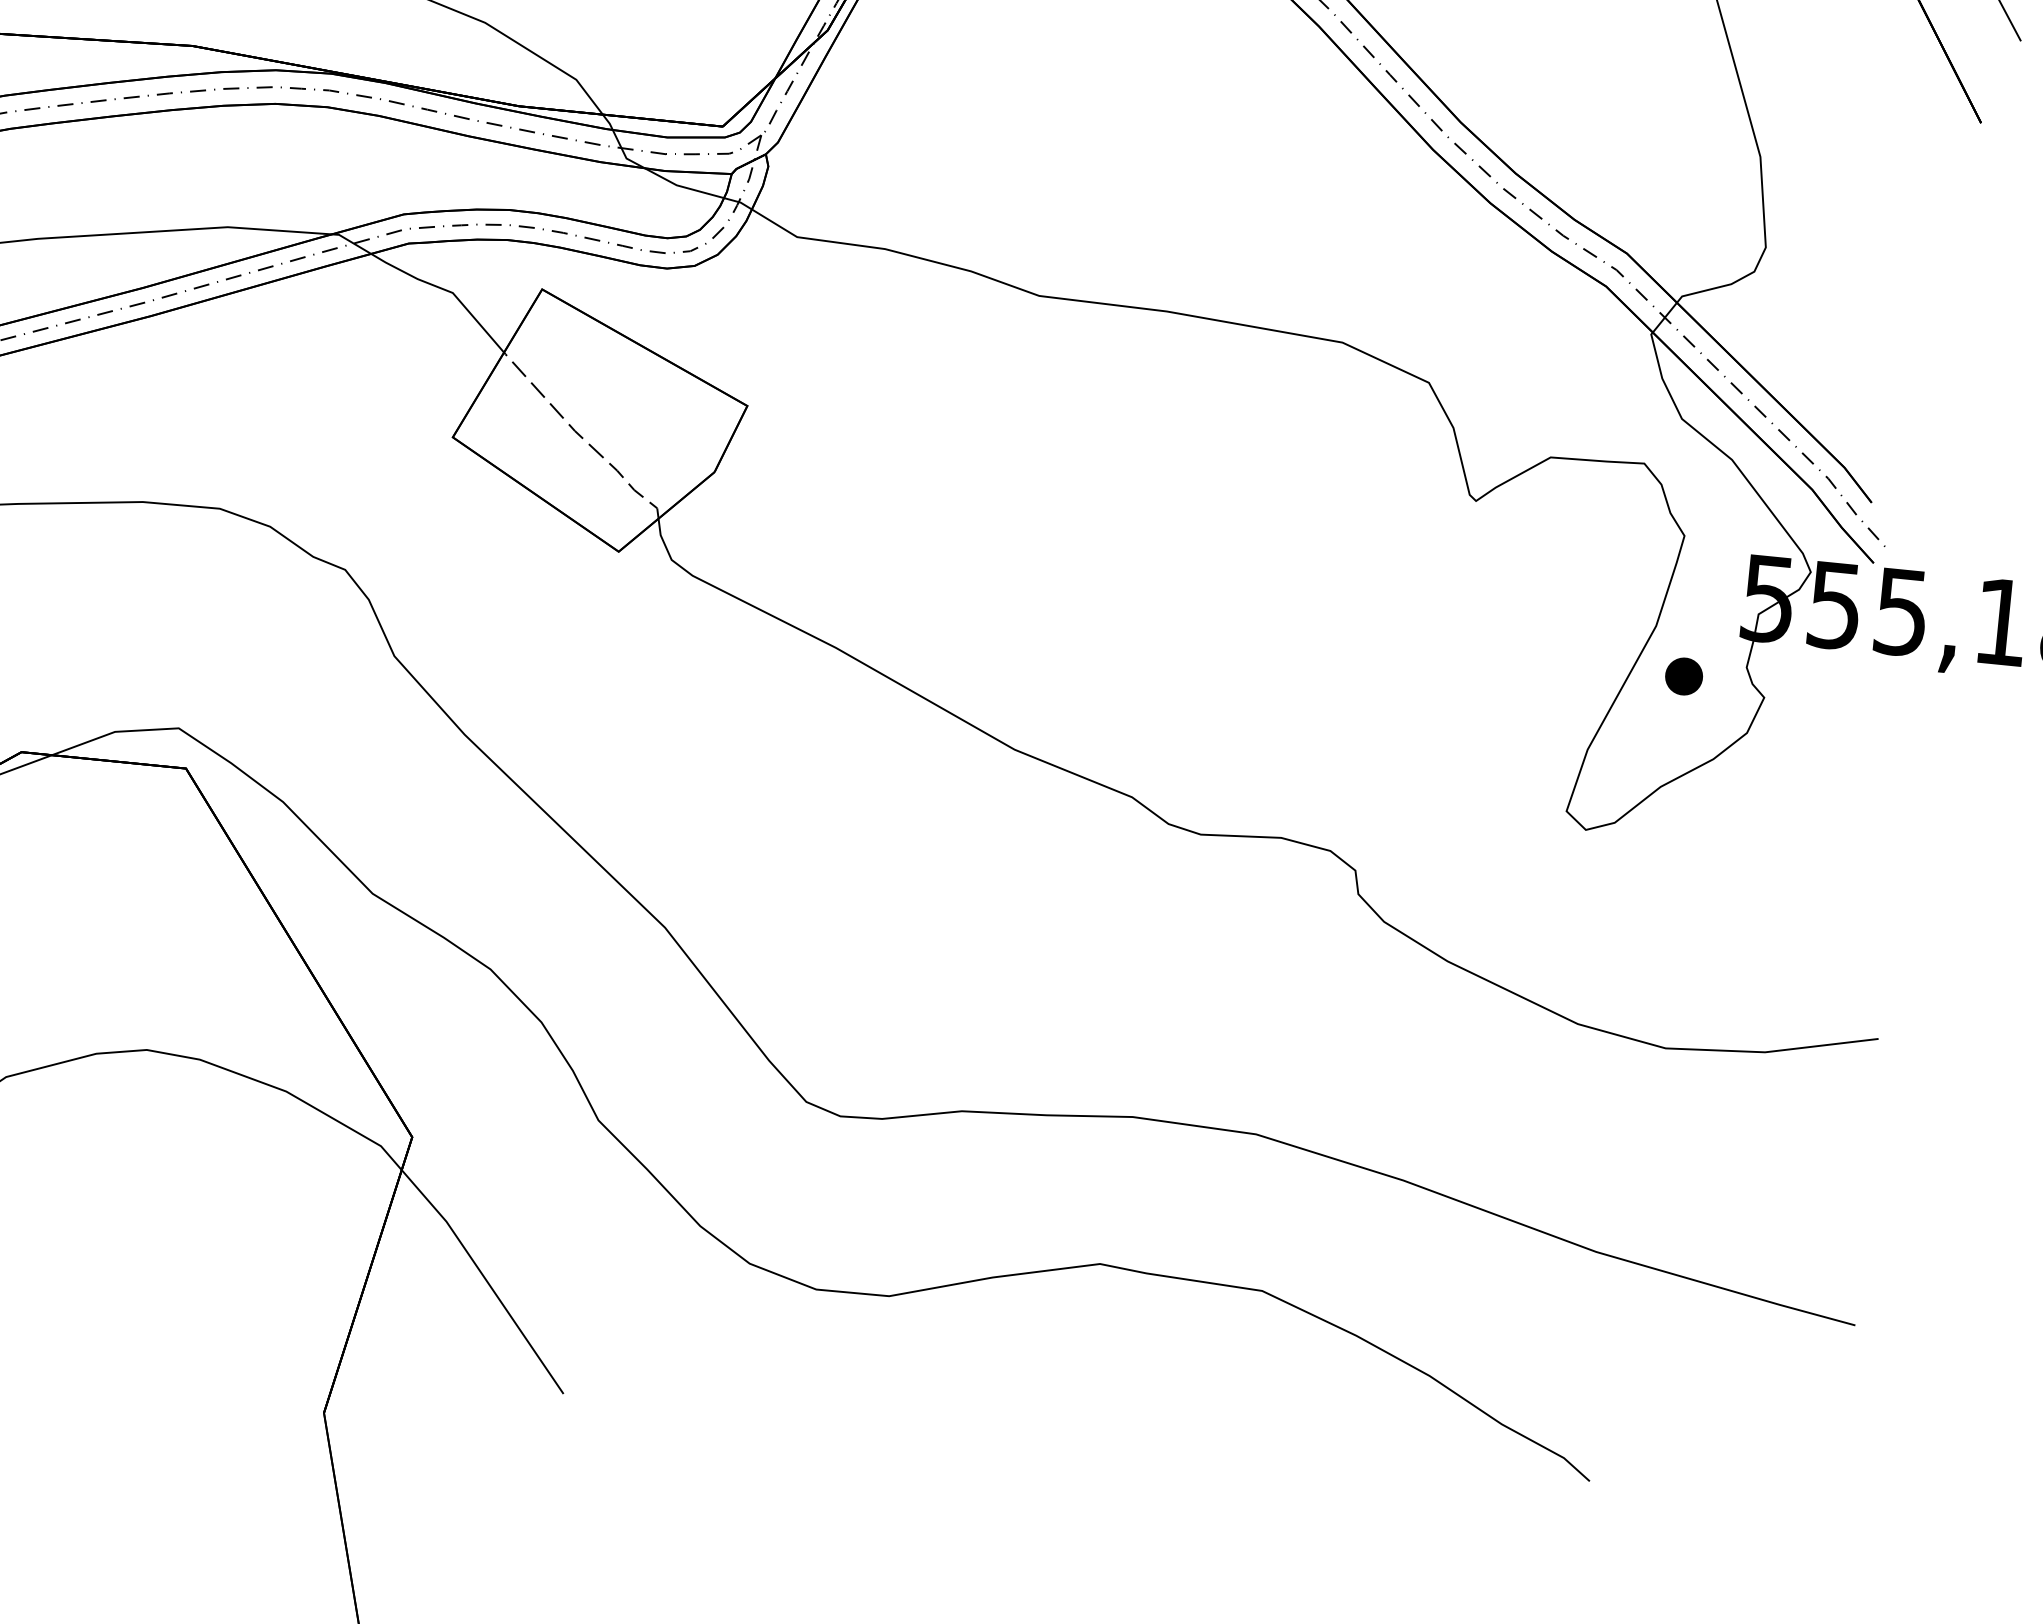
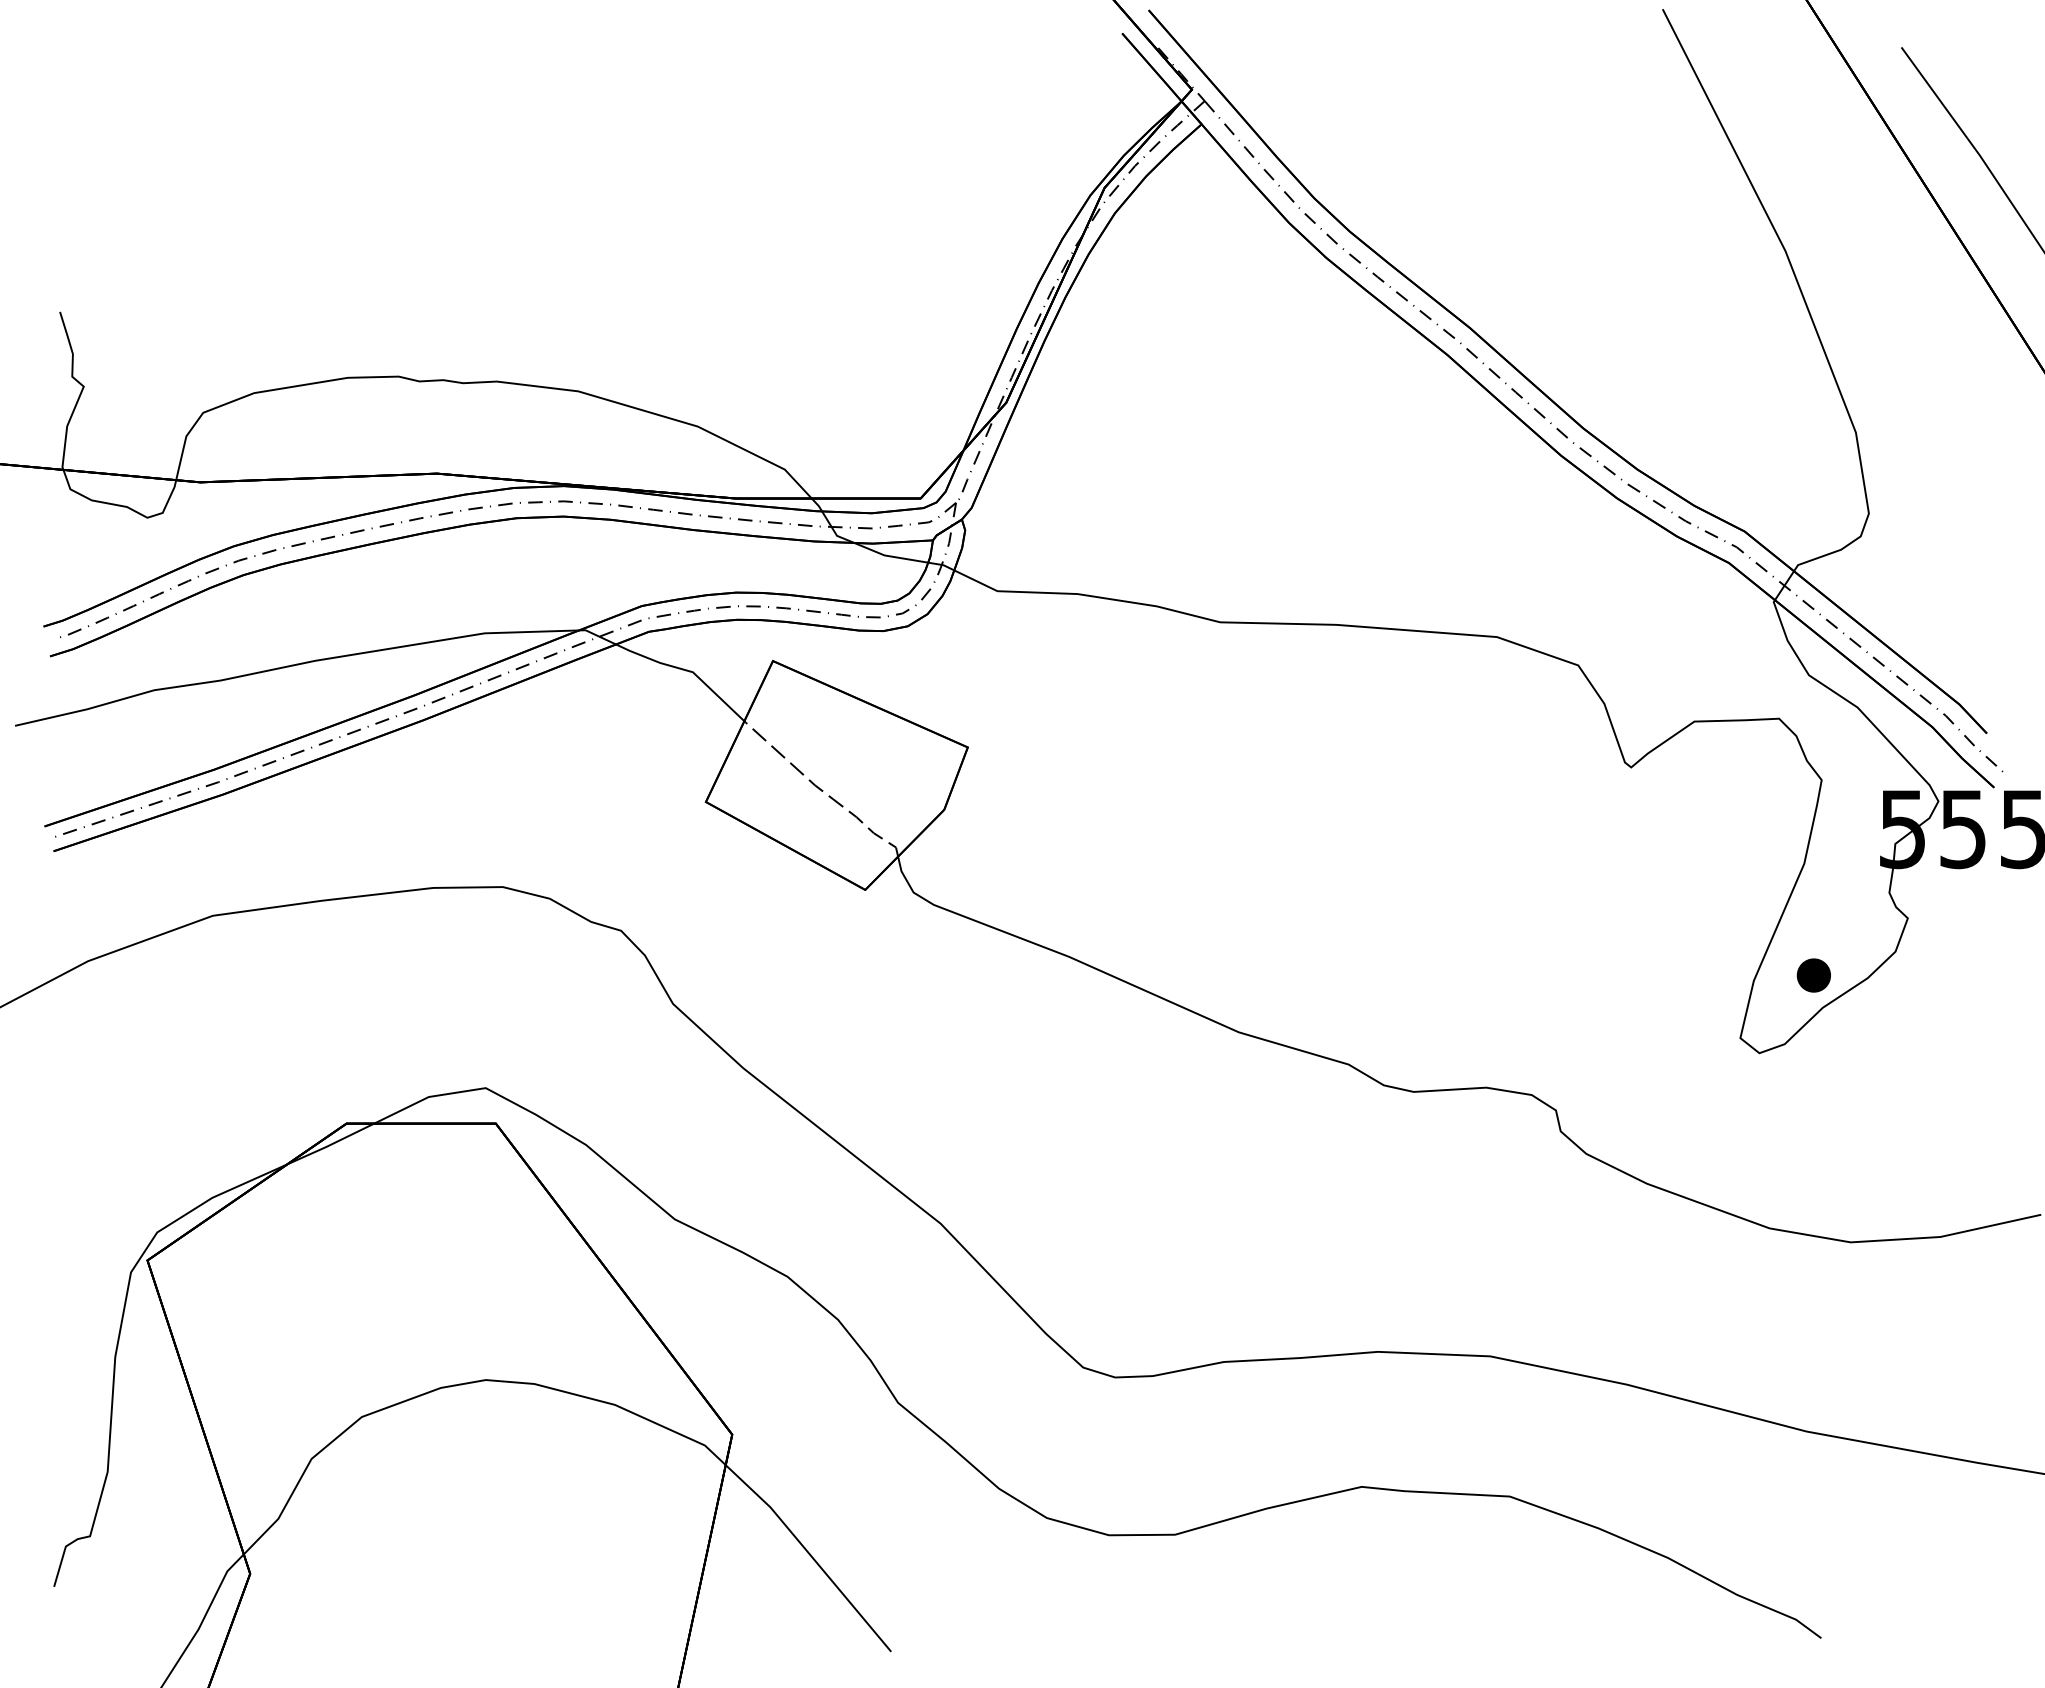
part: (1683, 676) -> (1813, 975), moved

